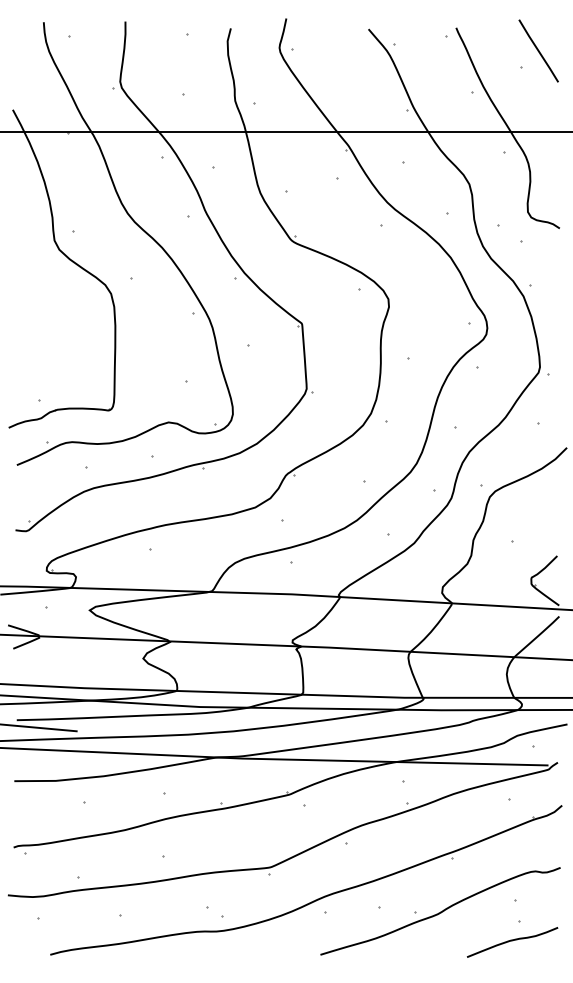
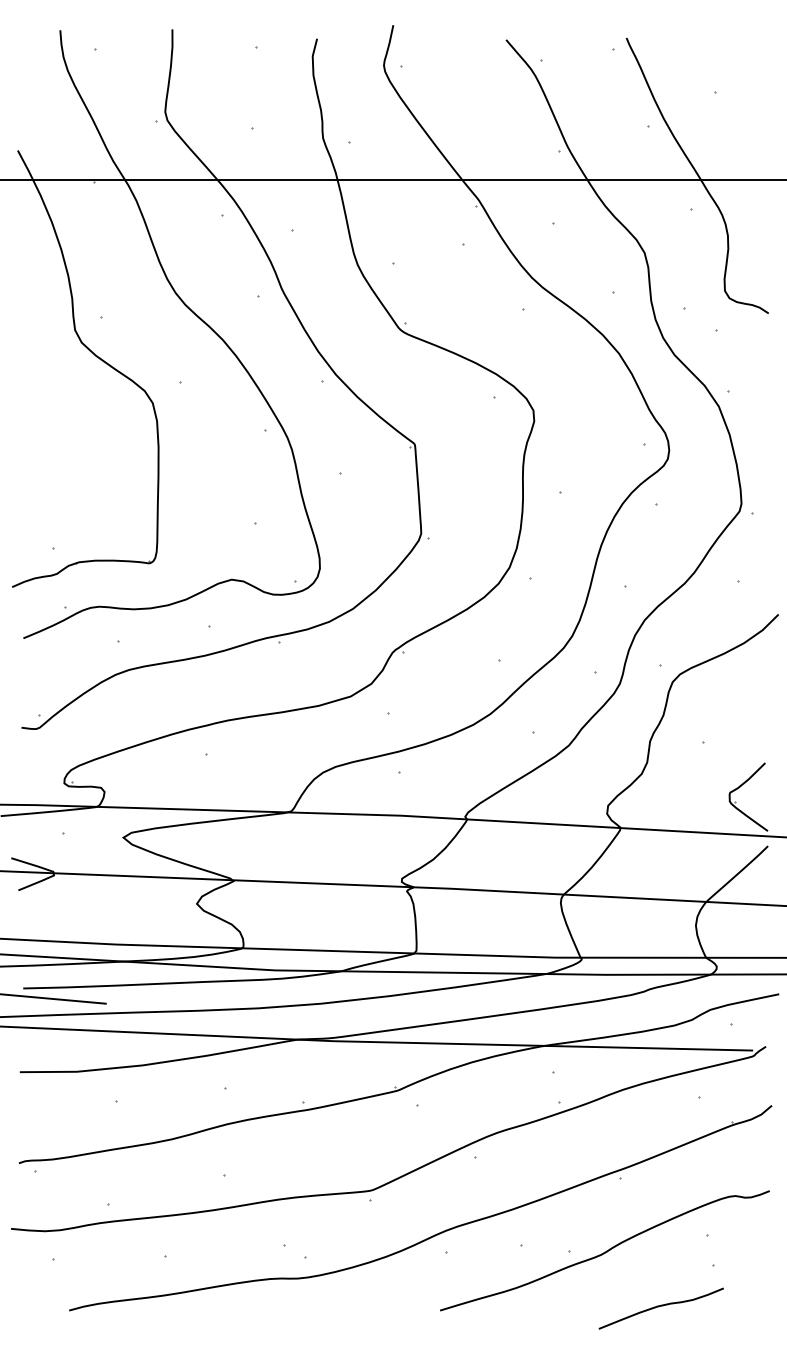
line: (538, 50) -> (739, 69), removed
curve: (512, 941) -> (661, 1307), moved

